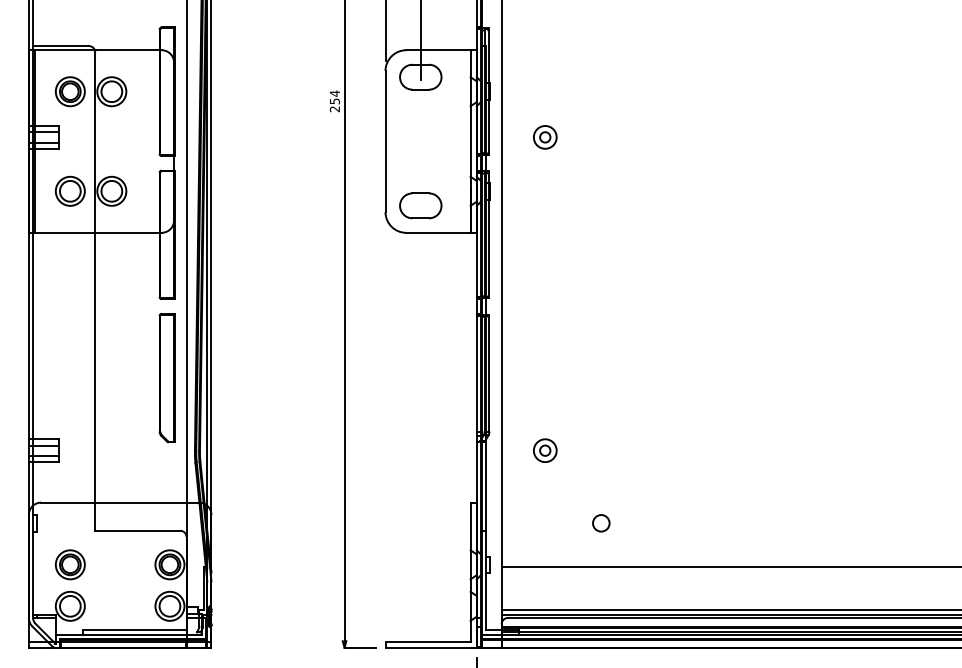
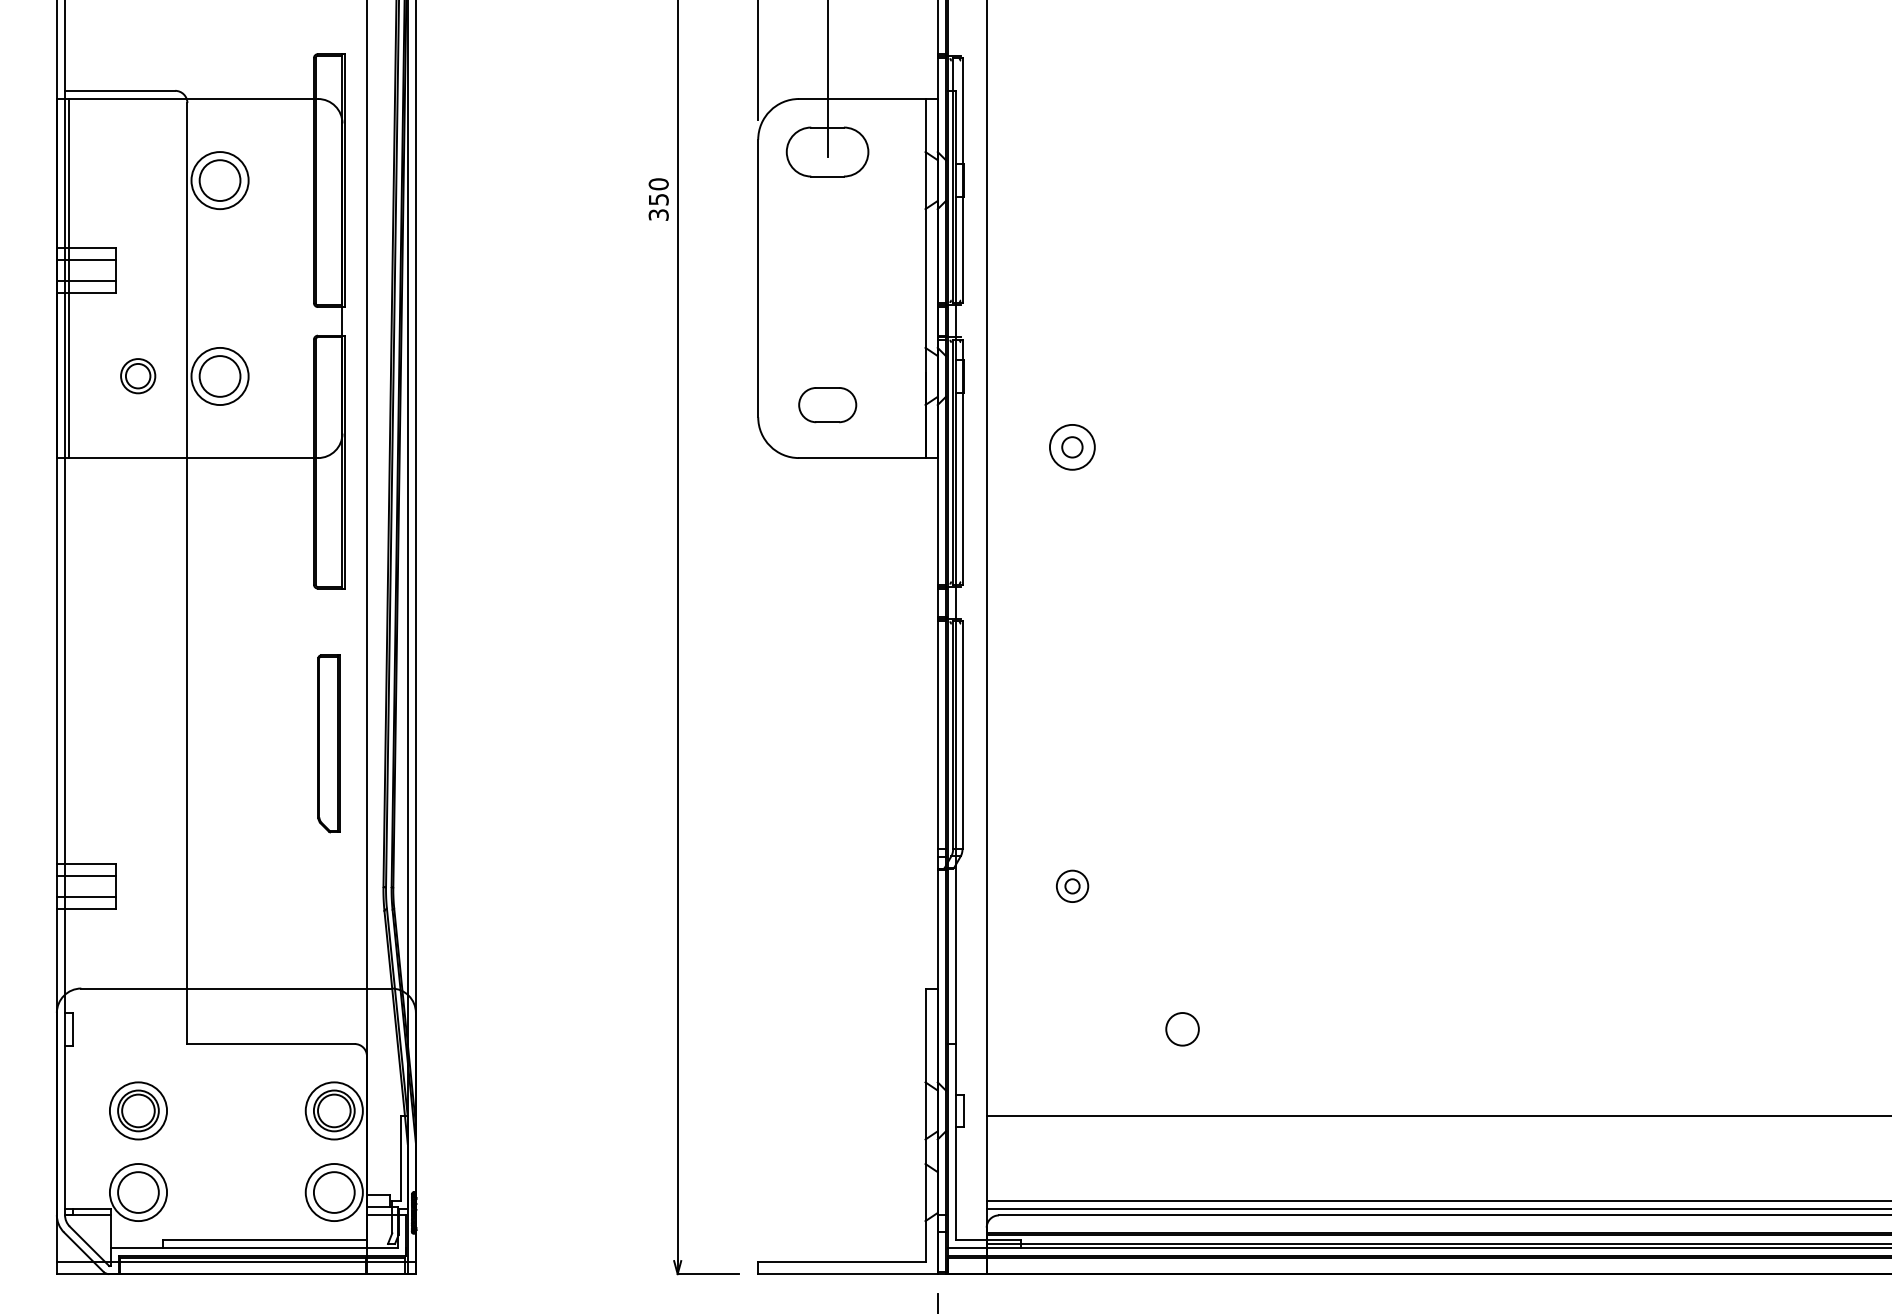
part: (70, 91) -> (138, 180), removed
text: (334, 101) -> (657, 199), 254 -> 350
part: (545, 137) -> (1072, 447), moved
part: (69, 190) -> (136, 374), size x0.6
part: (420, 205) -> (827, 404), size x0.7
part: (166, 378) -> (327, 744), size x0.7
part: (545, 450) -> (1072, 886), size x0.7

